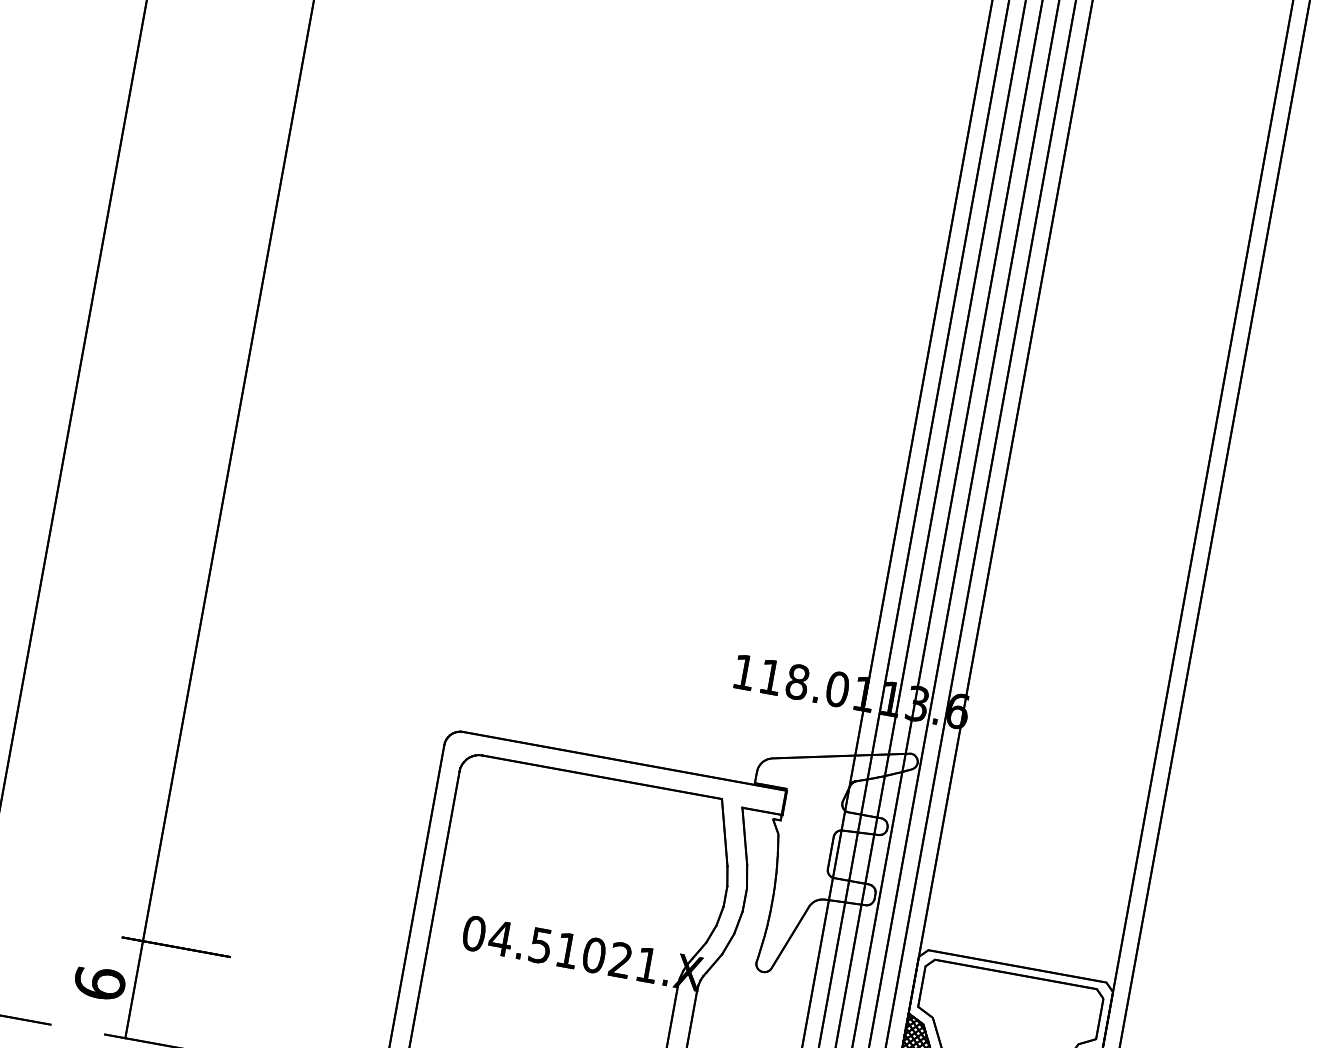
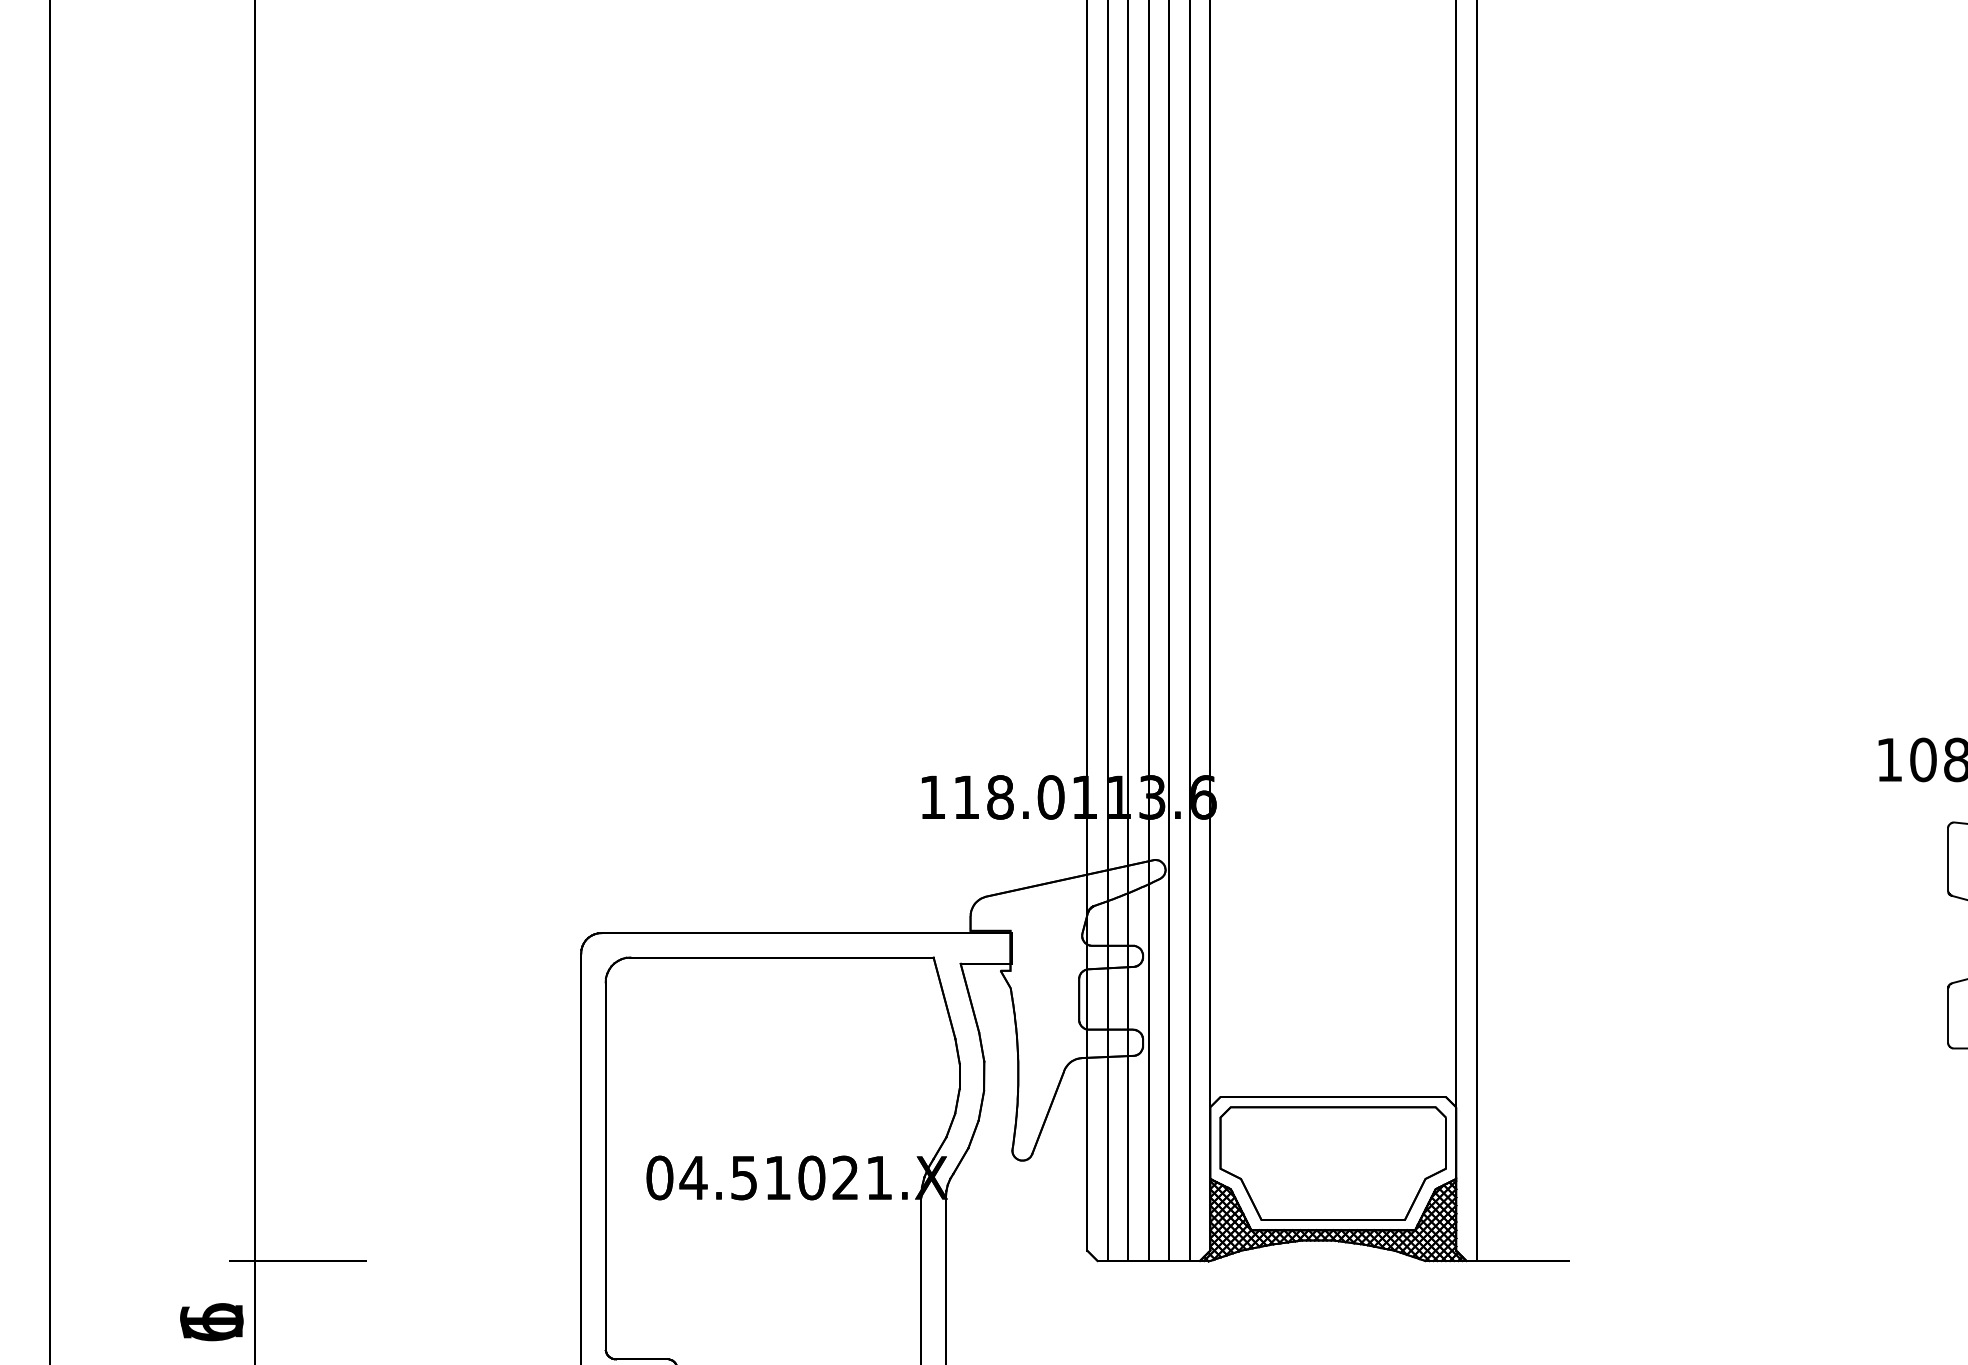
text: (99, 983) -> (211, 1322), 6 -> 1

